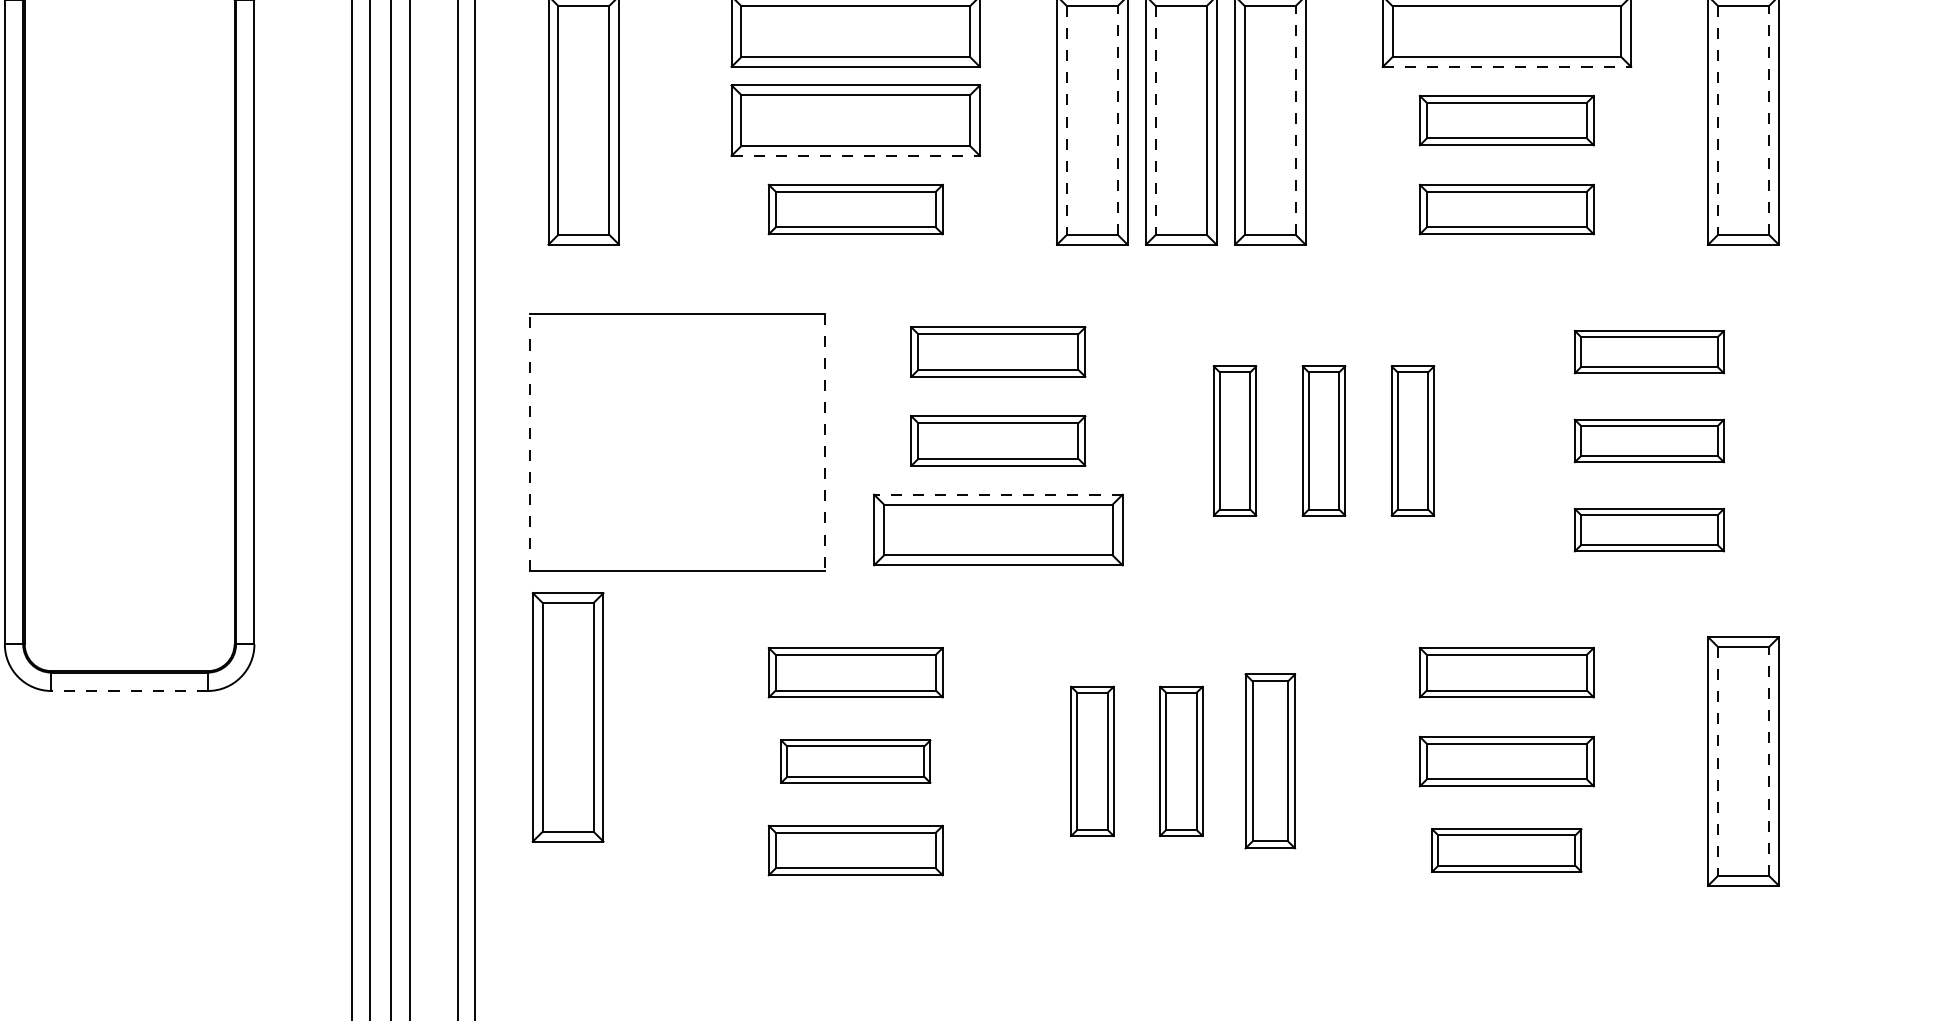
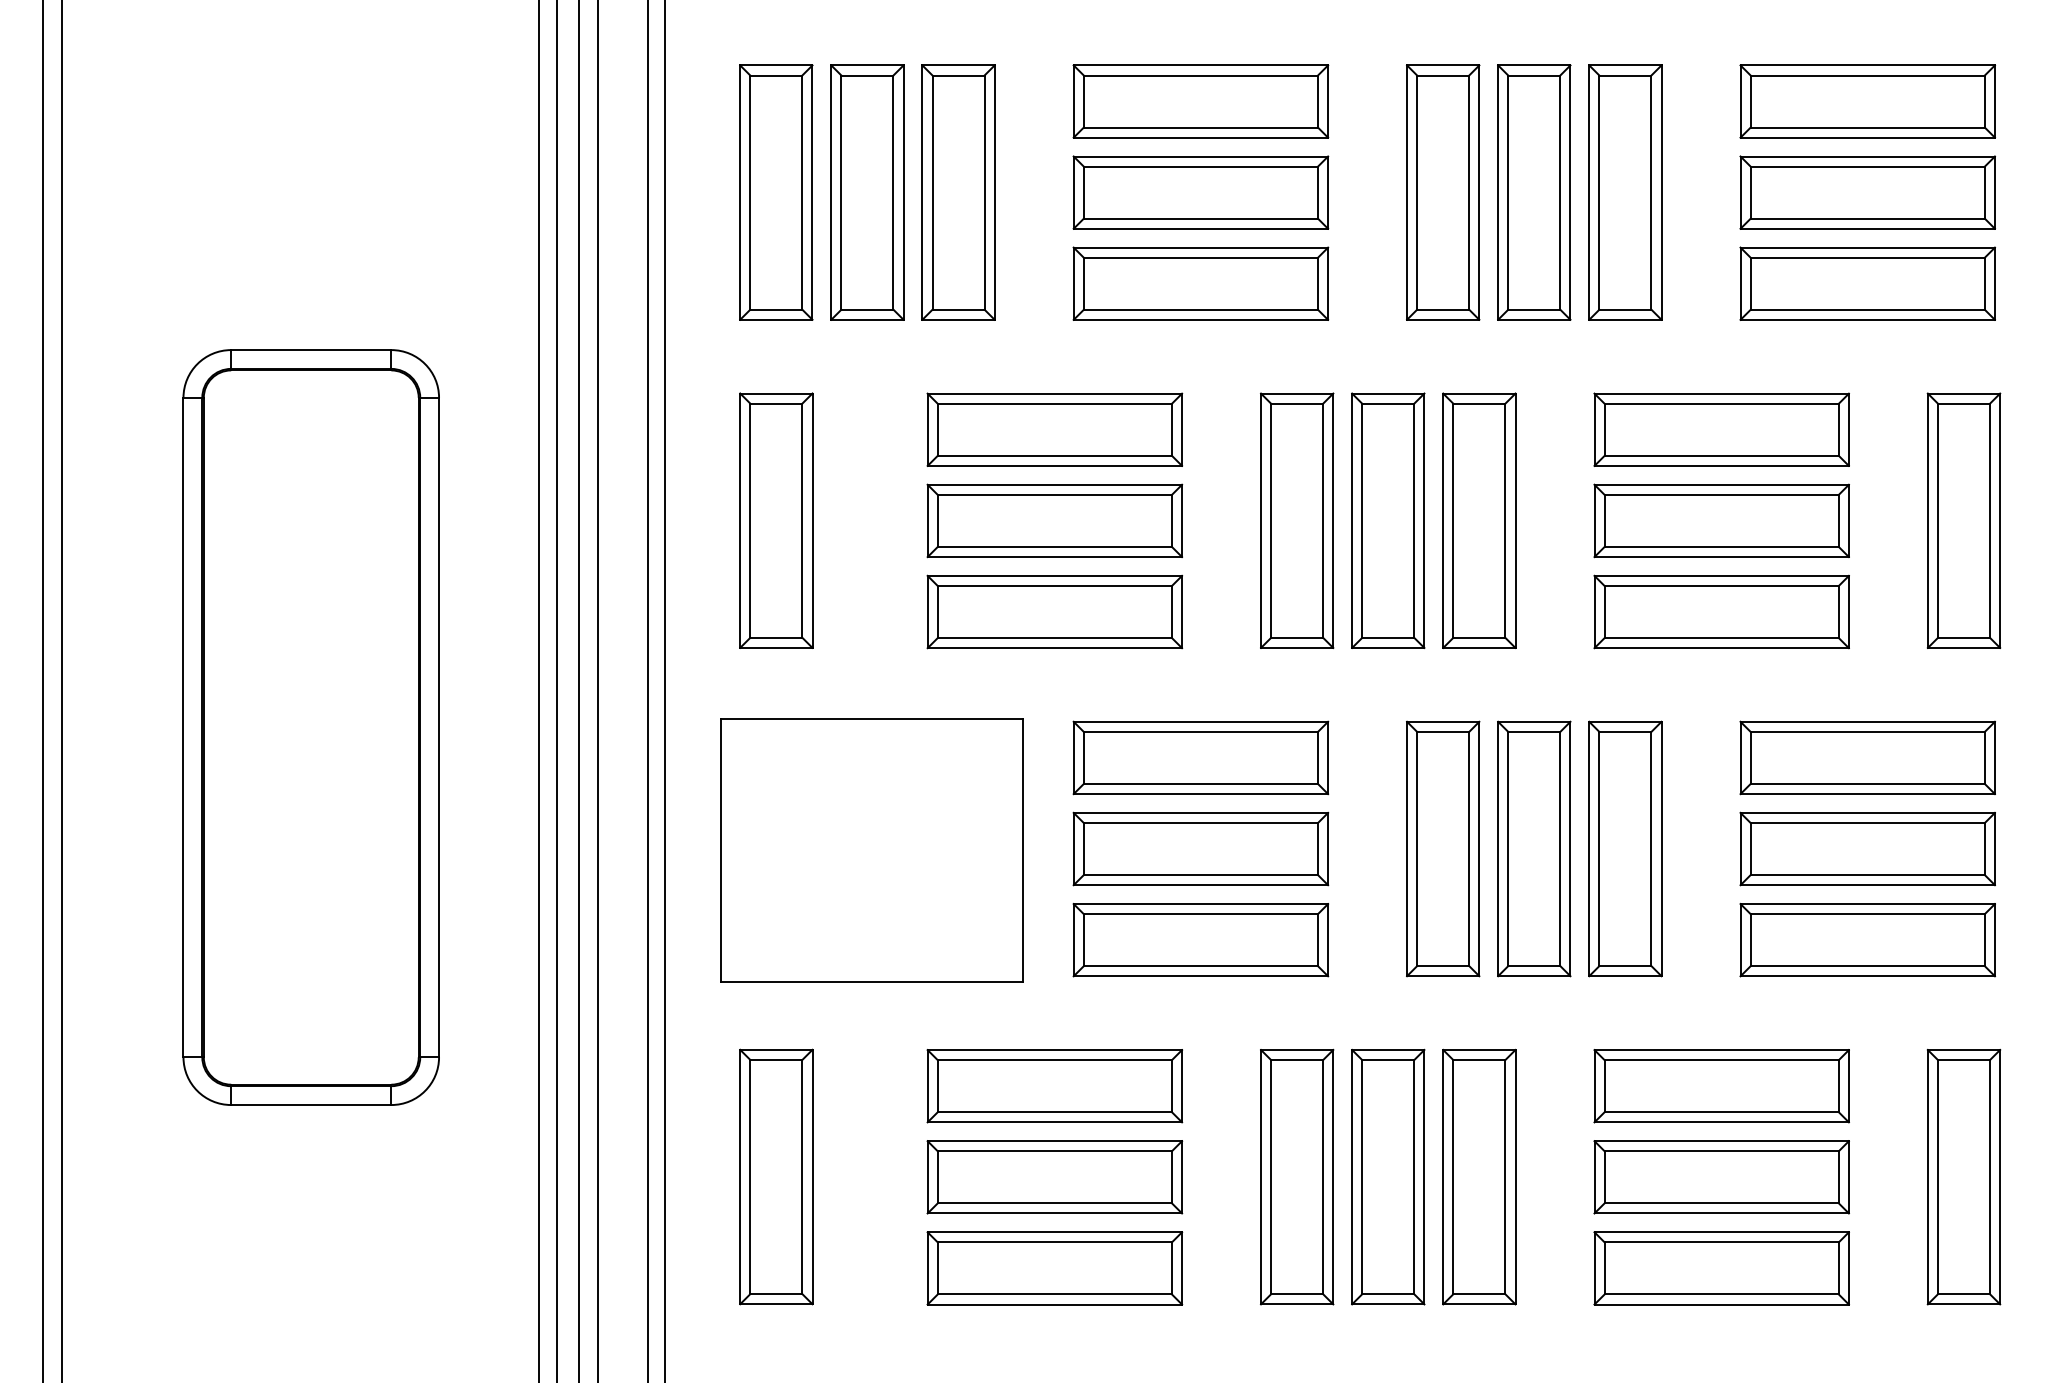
line: (1507, 66) -> (1722, 465), dashed -> solid
line: (1118, 120) -> (1323, 520), dashed -> solid
line: (1295, 120) -> (1505, 520), dashed -> solid
part: (1506, 120) -> (1721, 520), size x1.43
line: (1769, 120) -> (1990, 520), dashed -> solid
line: (1067, 121) -> (1271, 521), dashed -> solid
line: (1156, 121) -> (1362, 521), dashed -> solid
line: (1717, 121) -> (1937, 521), dashed -> solid
line: (856, 156) -> (1055, 557), dashed -> solid
part: (855, 209) -> (1054, 611), size x1.43
part: (1506, 209) -> (1721, 611), size x1.43
part: (997, 351) -> (1200, 757), size x1.43
part: (1649, 351) -> (1867, 757), size x1.67
part: (997, 440) -> (1200, 848), size x1.43
part: (1235, 440) -> (1443, 848), size x1.67
part: (1324, 440) -> (1534, 848), size x1.67
part: (1412, 440) -> (1625, 848), size x1.67
part: (1649, 440) -> (1867, 848), size x1.67
line: (530, 442) -> (721, 850), dashed -> solid
line: (824, 442) -> (1022, 850), dashed -> solid
line: (997, 495) -> (1200, 904), dashed -> solid
part: (1649, 530) -> (1867, 940), size x1.67
part: (855, 672) -> (1054, 1086), size x1.43
part: (1506, 672) -> (1721, 1086), size x1.43
line: (128, 691) -> (310, 1105), dashed -> solid
part: (568, 716) -> (776, 1176), moved
part: (1092, 760) -> (1297, 1176), size x1.67
part: (1181, 760) -> (1388, 1176), size x1.67
part: (1270, 760) -> (1479, 1176), size x1.43
line: (1769, 760) -> (1990, 1176), dashed -> solid
part: (855, 761) -> (1054, 1177), size x1.67
part: (1506, 761) -> (1721, 1177), size x1.43
line: (1717, 761) -> (1937, 1177), dashed -> solid
part: (855, 850) -> (1054, 1268), size x1.43
part: (1506, 850) -> (1721, 1268), size x1.67

